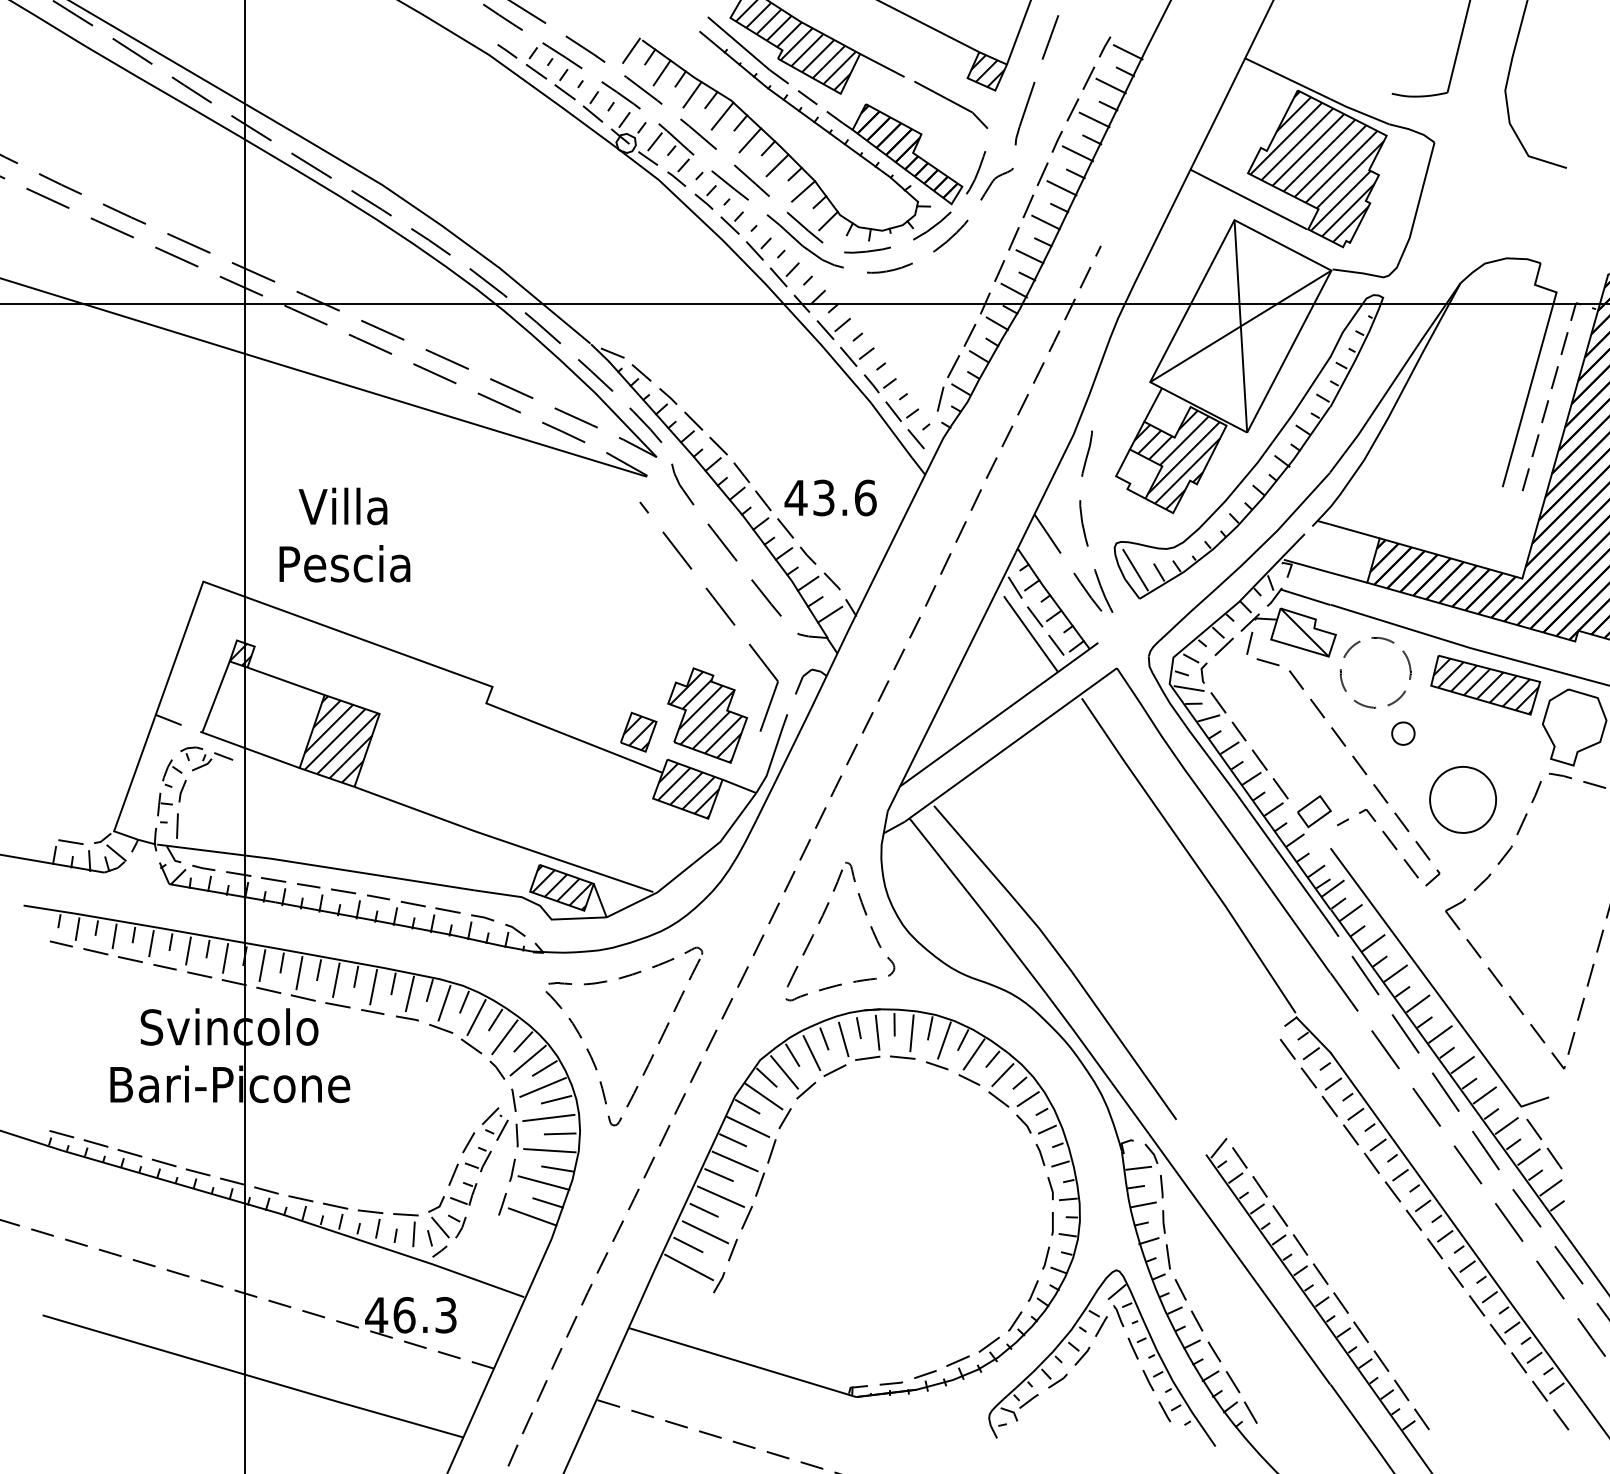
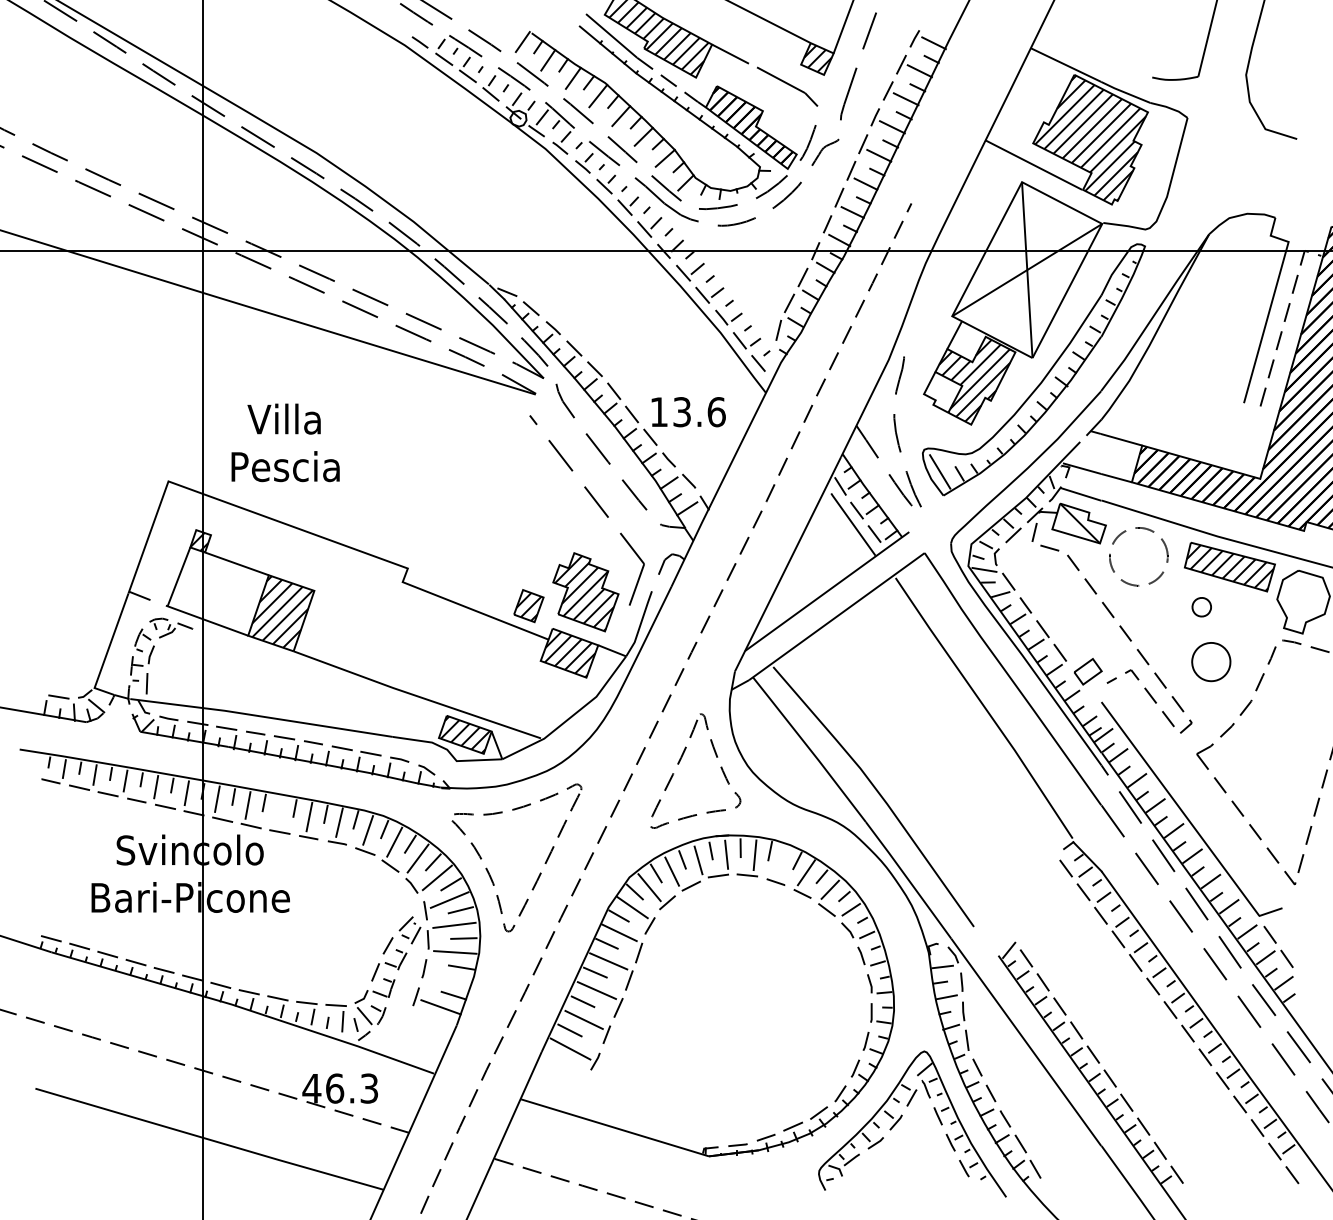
text: (795, 497) -> (658, 411), 43.6 -> 13.6
part: (1403, 733) -> (1201, 607), moved
part: (1463, 799) -> (1211, 661), size x0.7
line: (336, 980) -> (278, 811), removed
line: (943, 1040) -> (781, 861), removed
line: (544, 1182) -> (450, 978), removed

